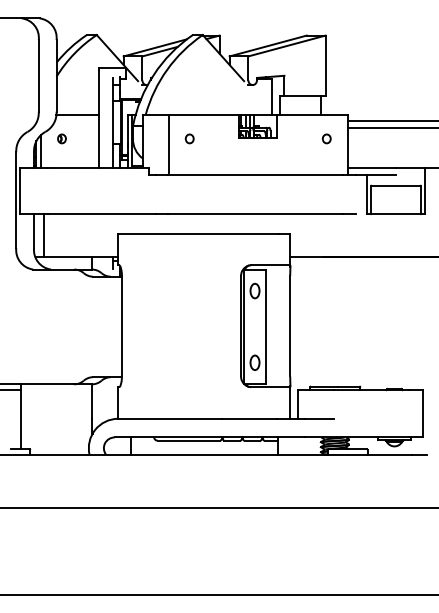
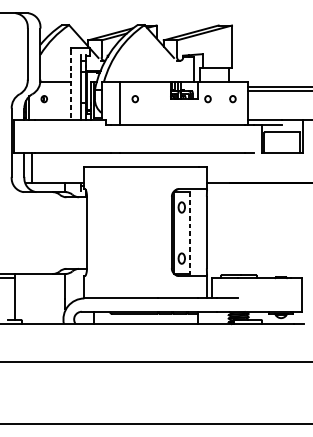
line: (98, 118) -> (70, 84), solid -> dashed
part: (291, 138) -> (207, 98), added
line: (266, 327) -> (189, 233), solid -> dashed

